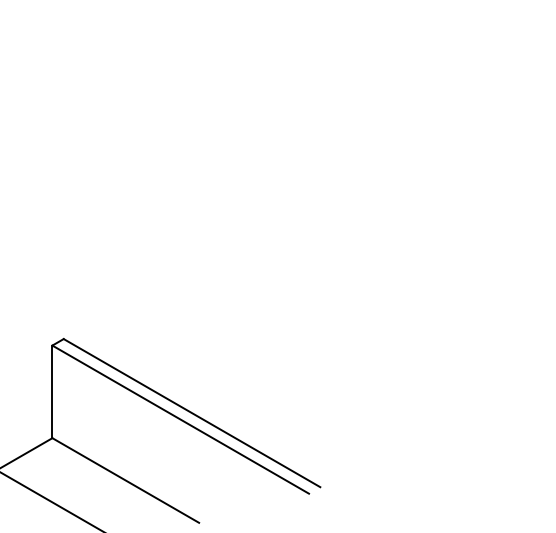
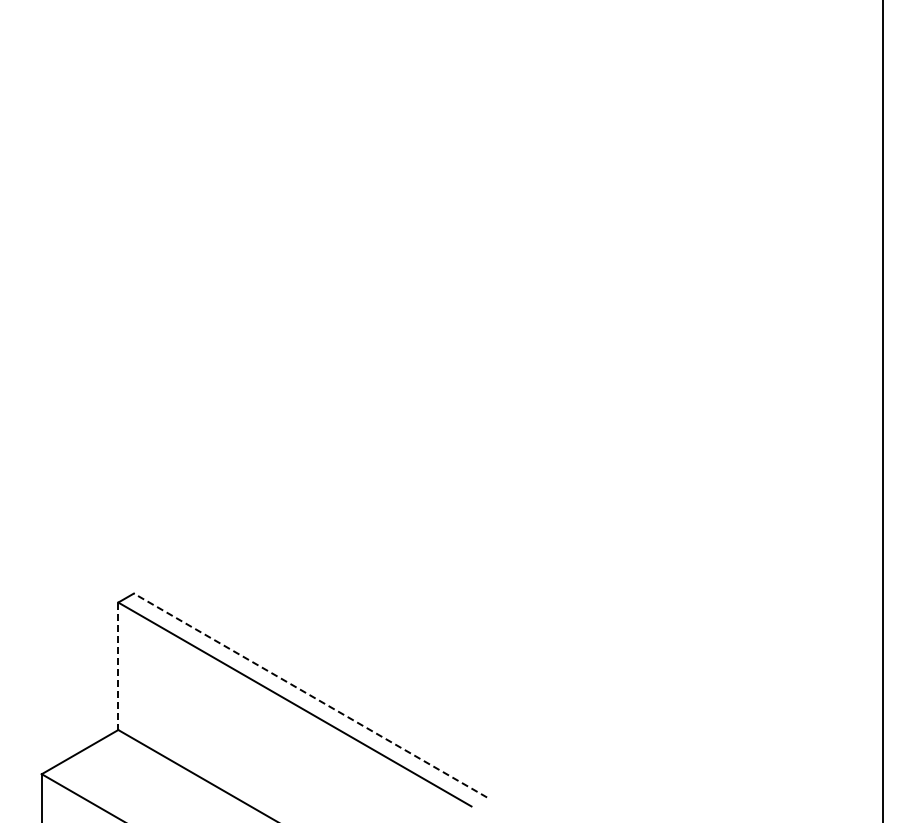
line: (52, 392) -> (118, 666), solid -> dashed
line: (192, 413) -> (310, 695), solid -> dashed

